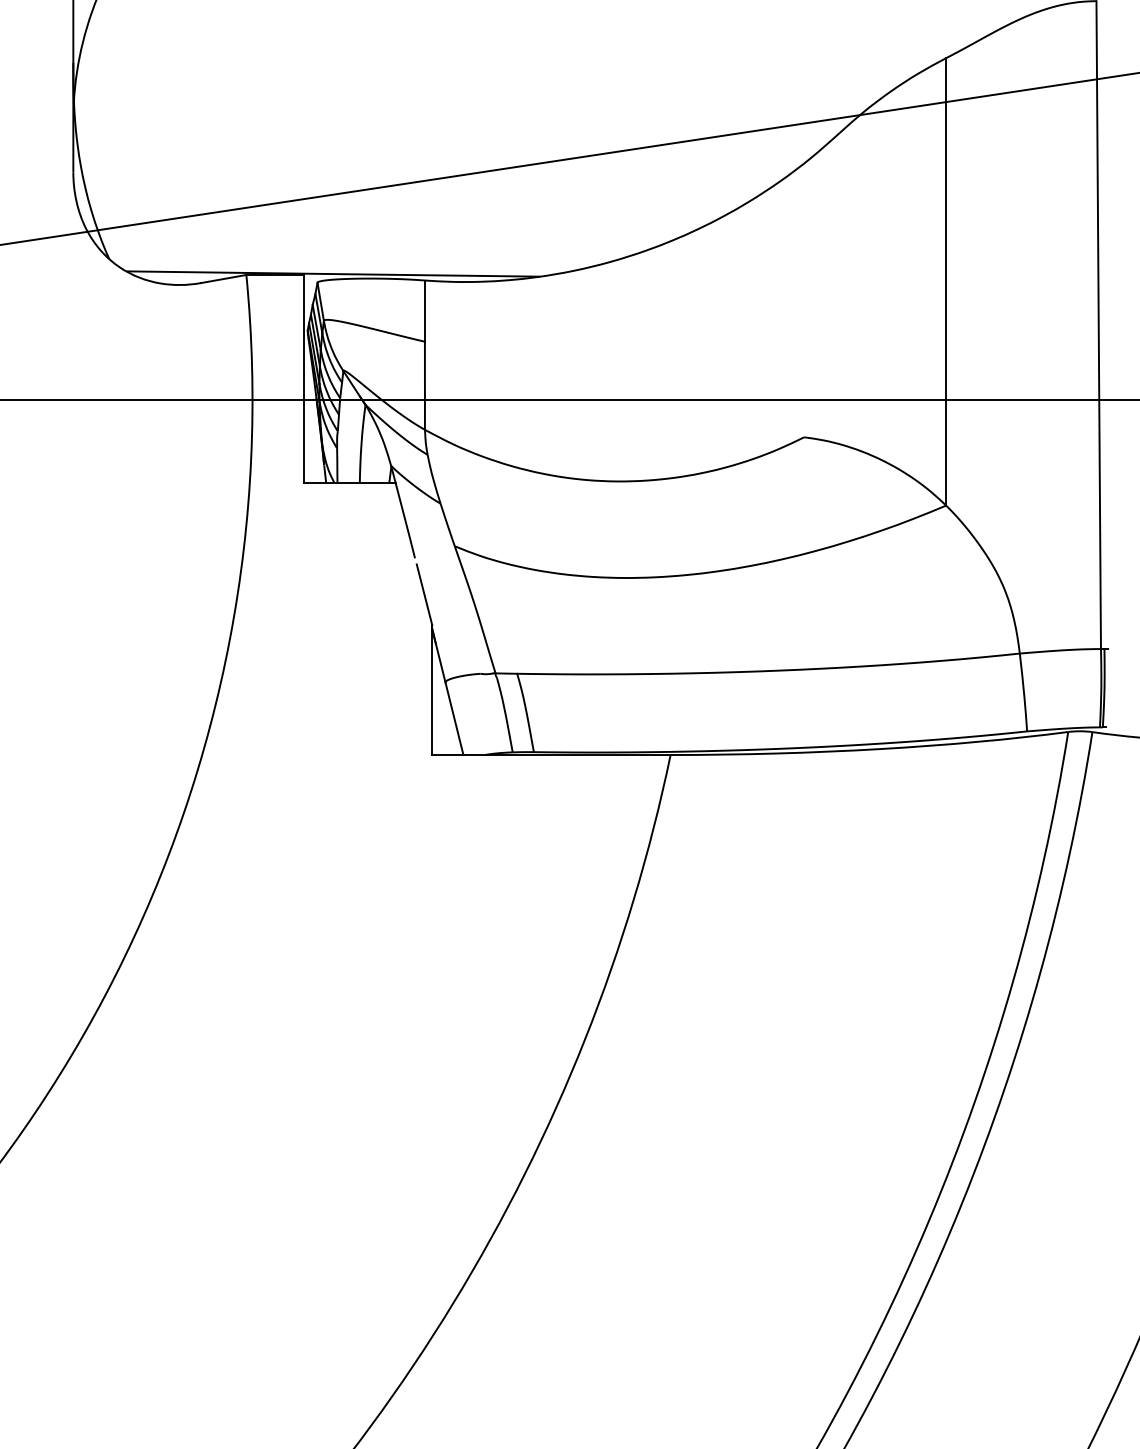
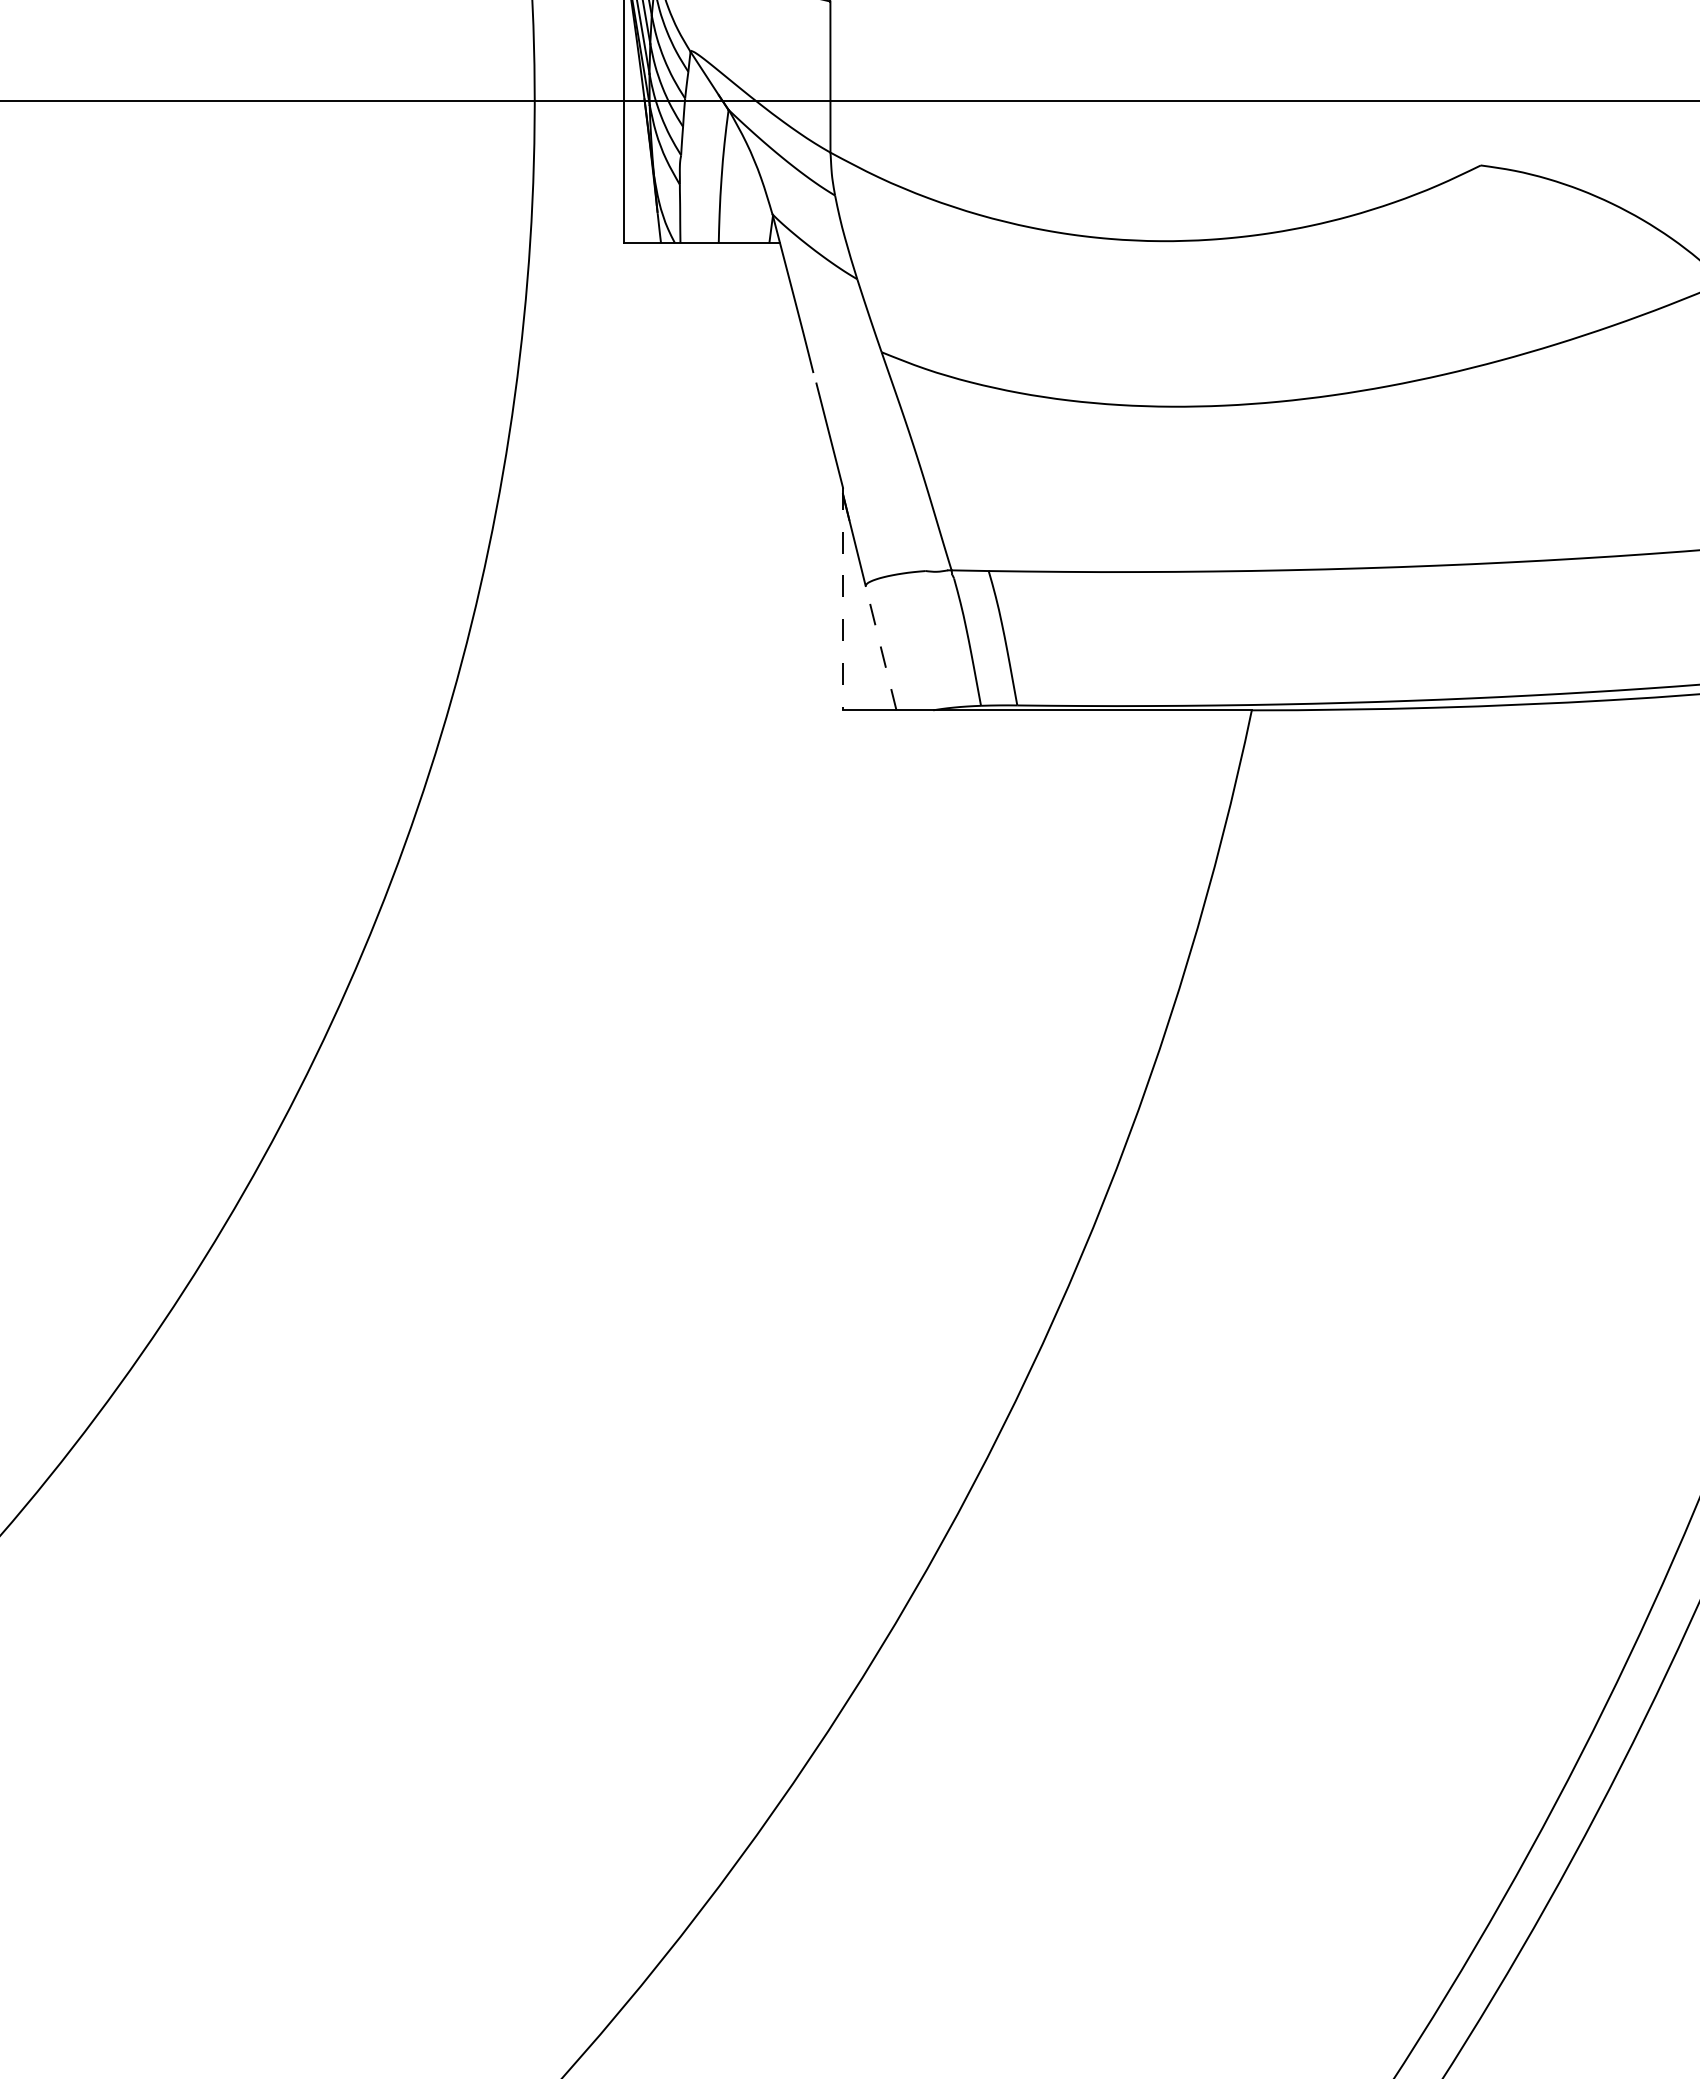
line: (432, 690) -> (843, 599), solid -> dashed
line: (454, 718) -> (881, 647), solid -> dashed

